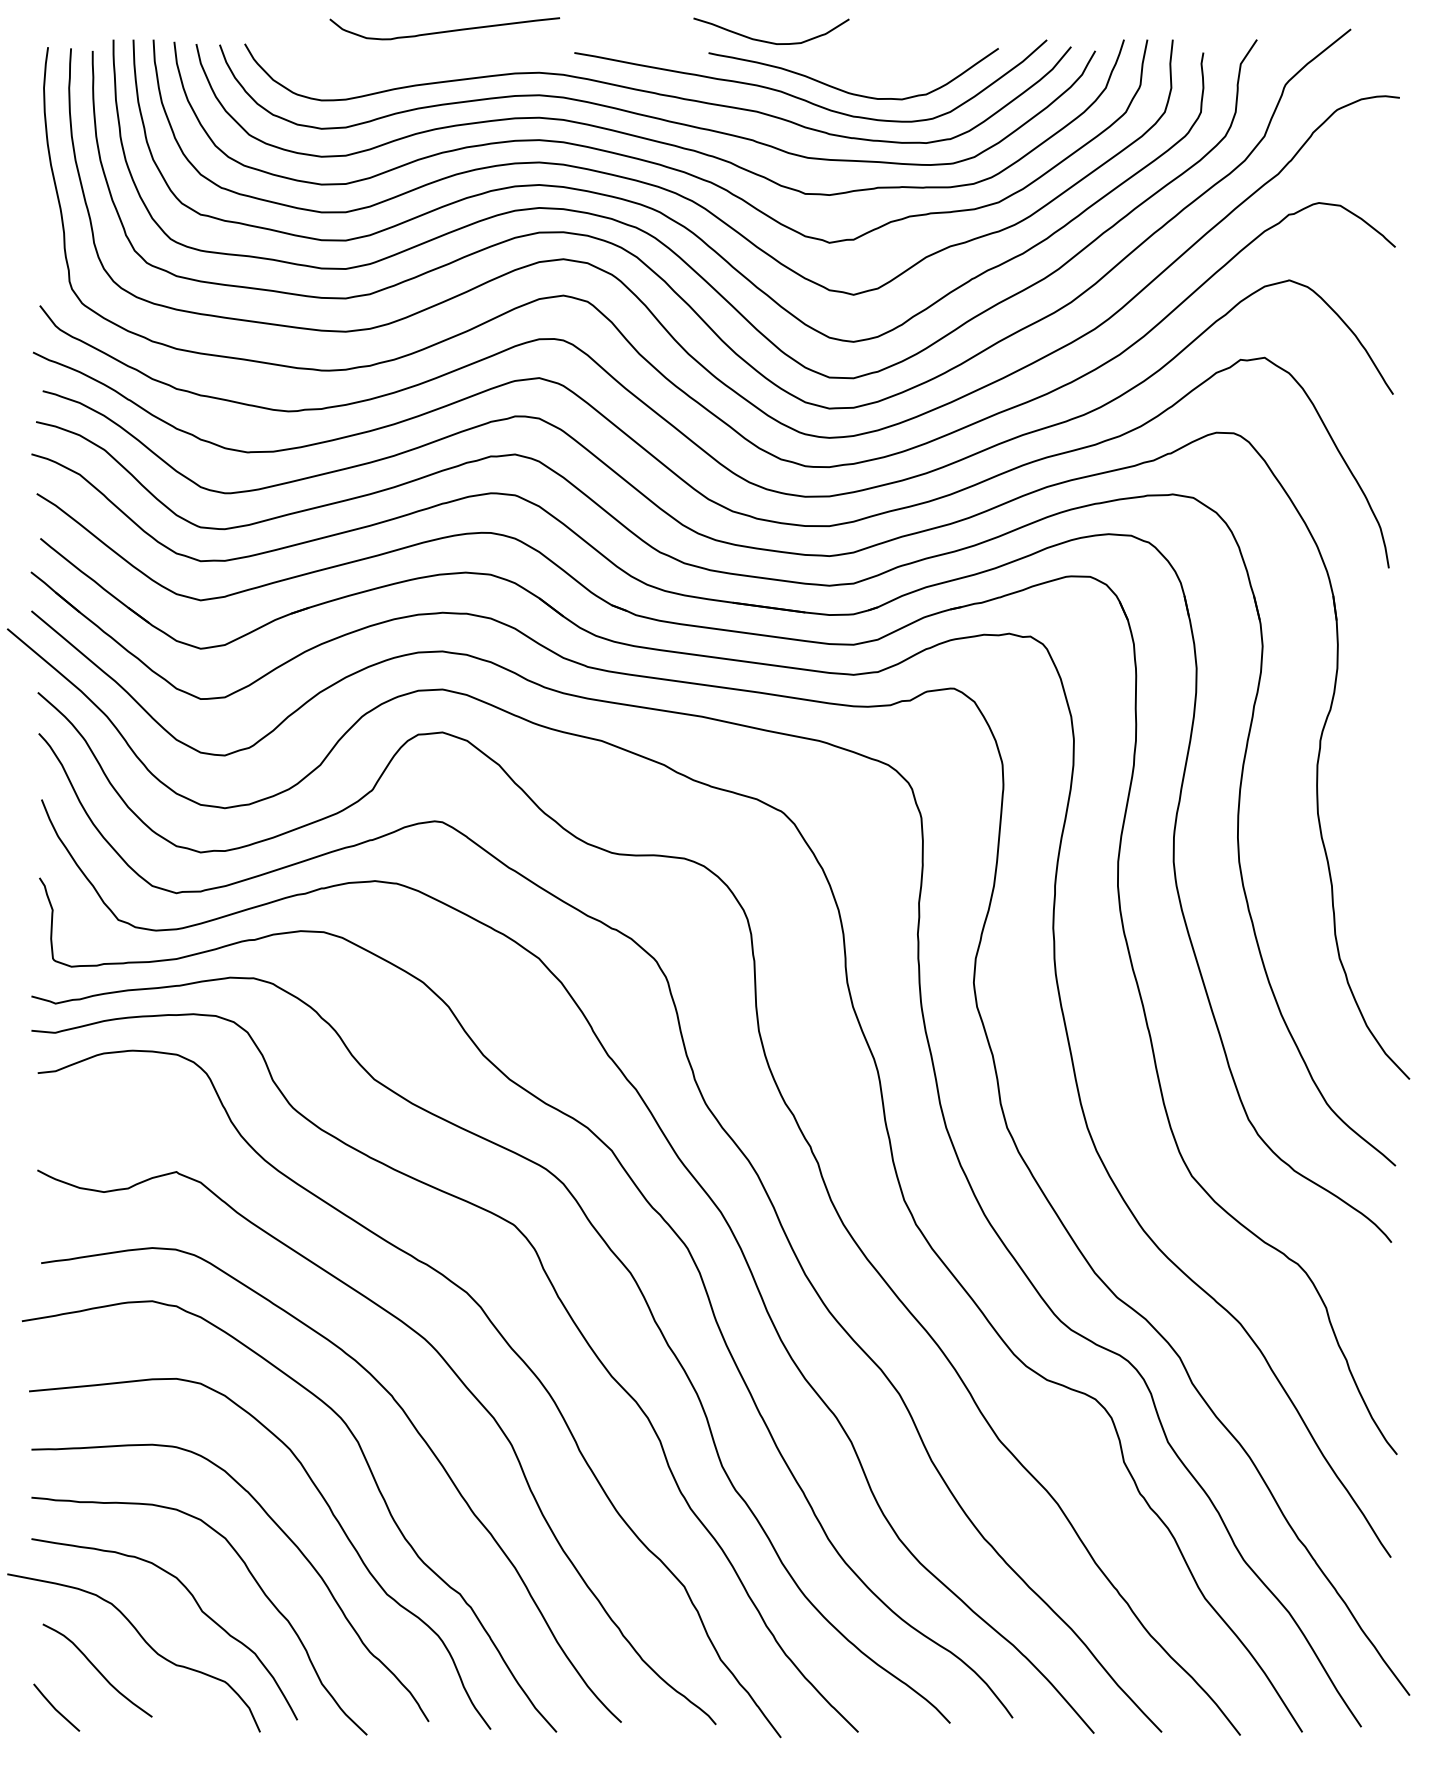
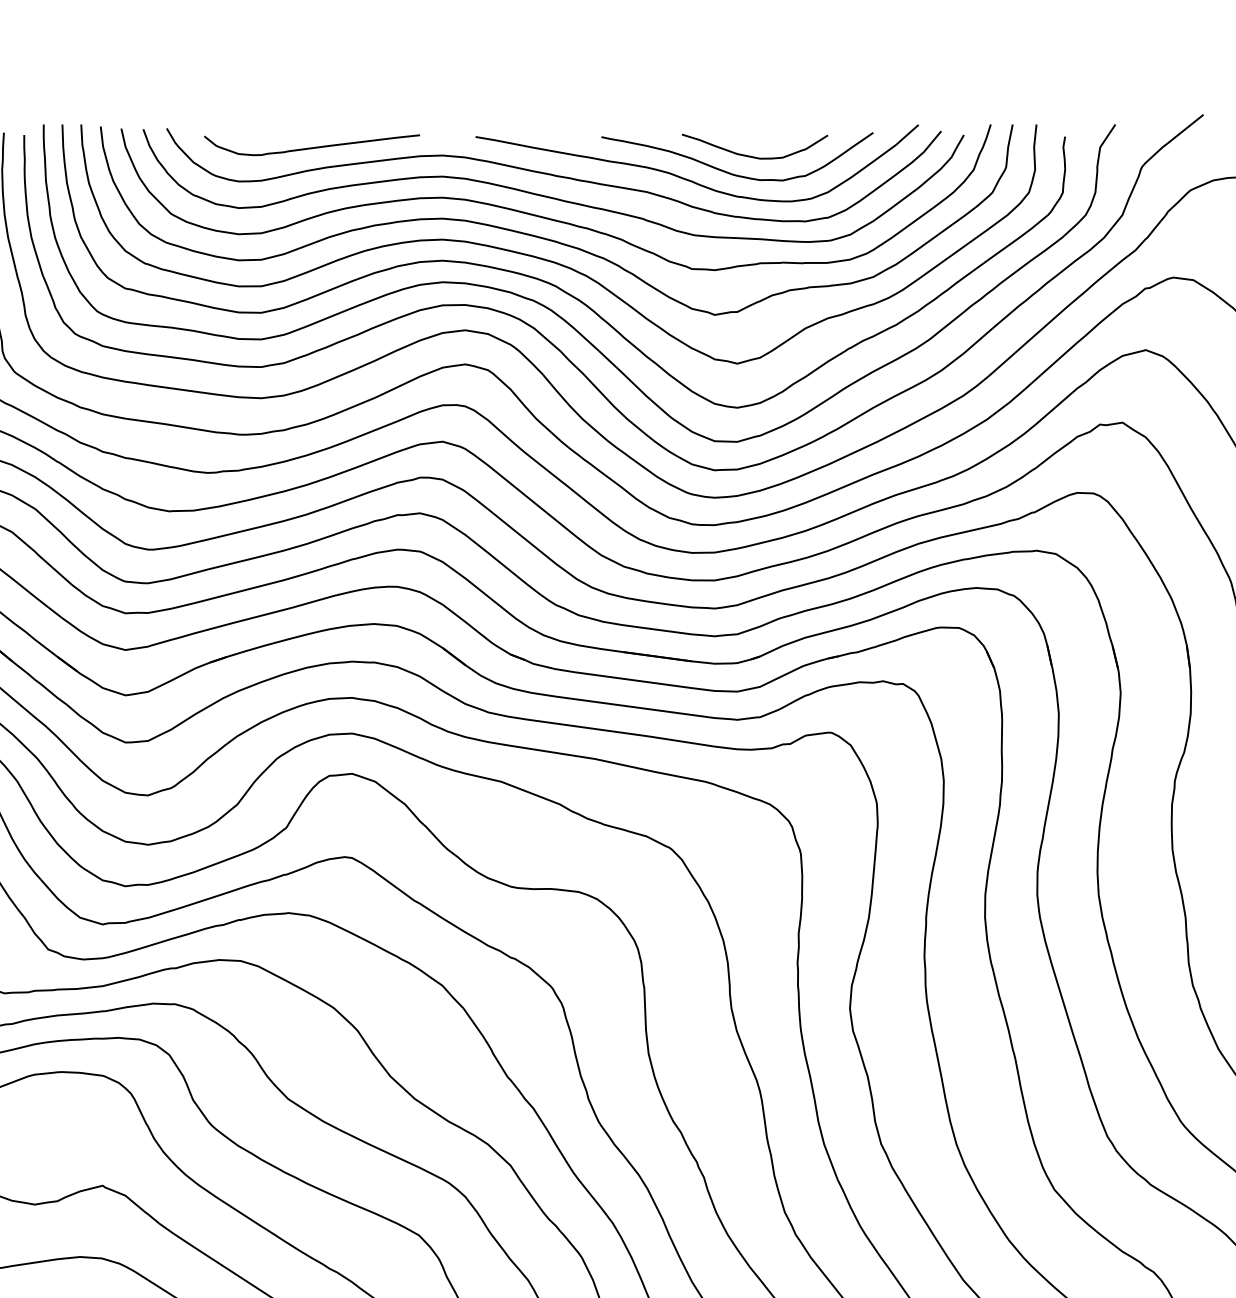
curve: (445, 30) -> (312, 146), moved
curve: (770, 41) -> (754, 156), moved

